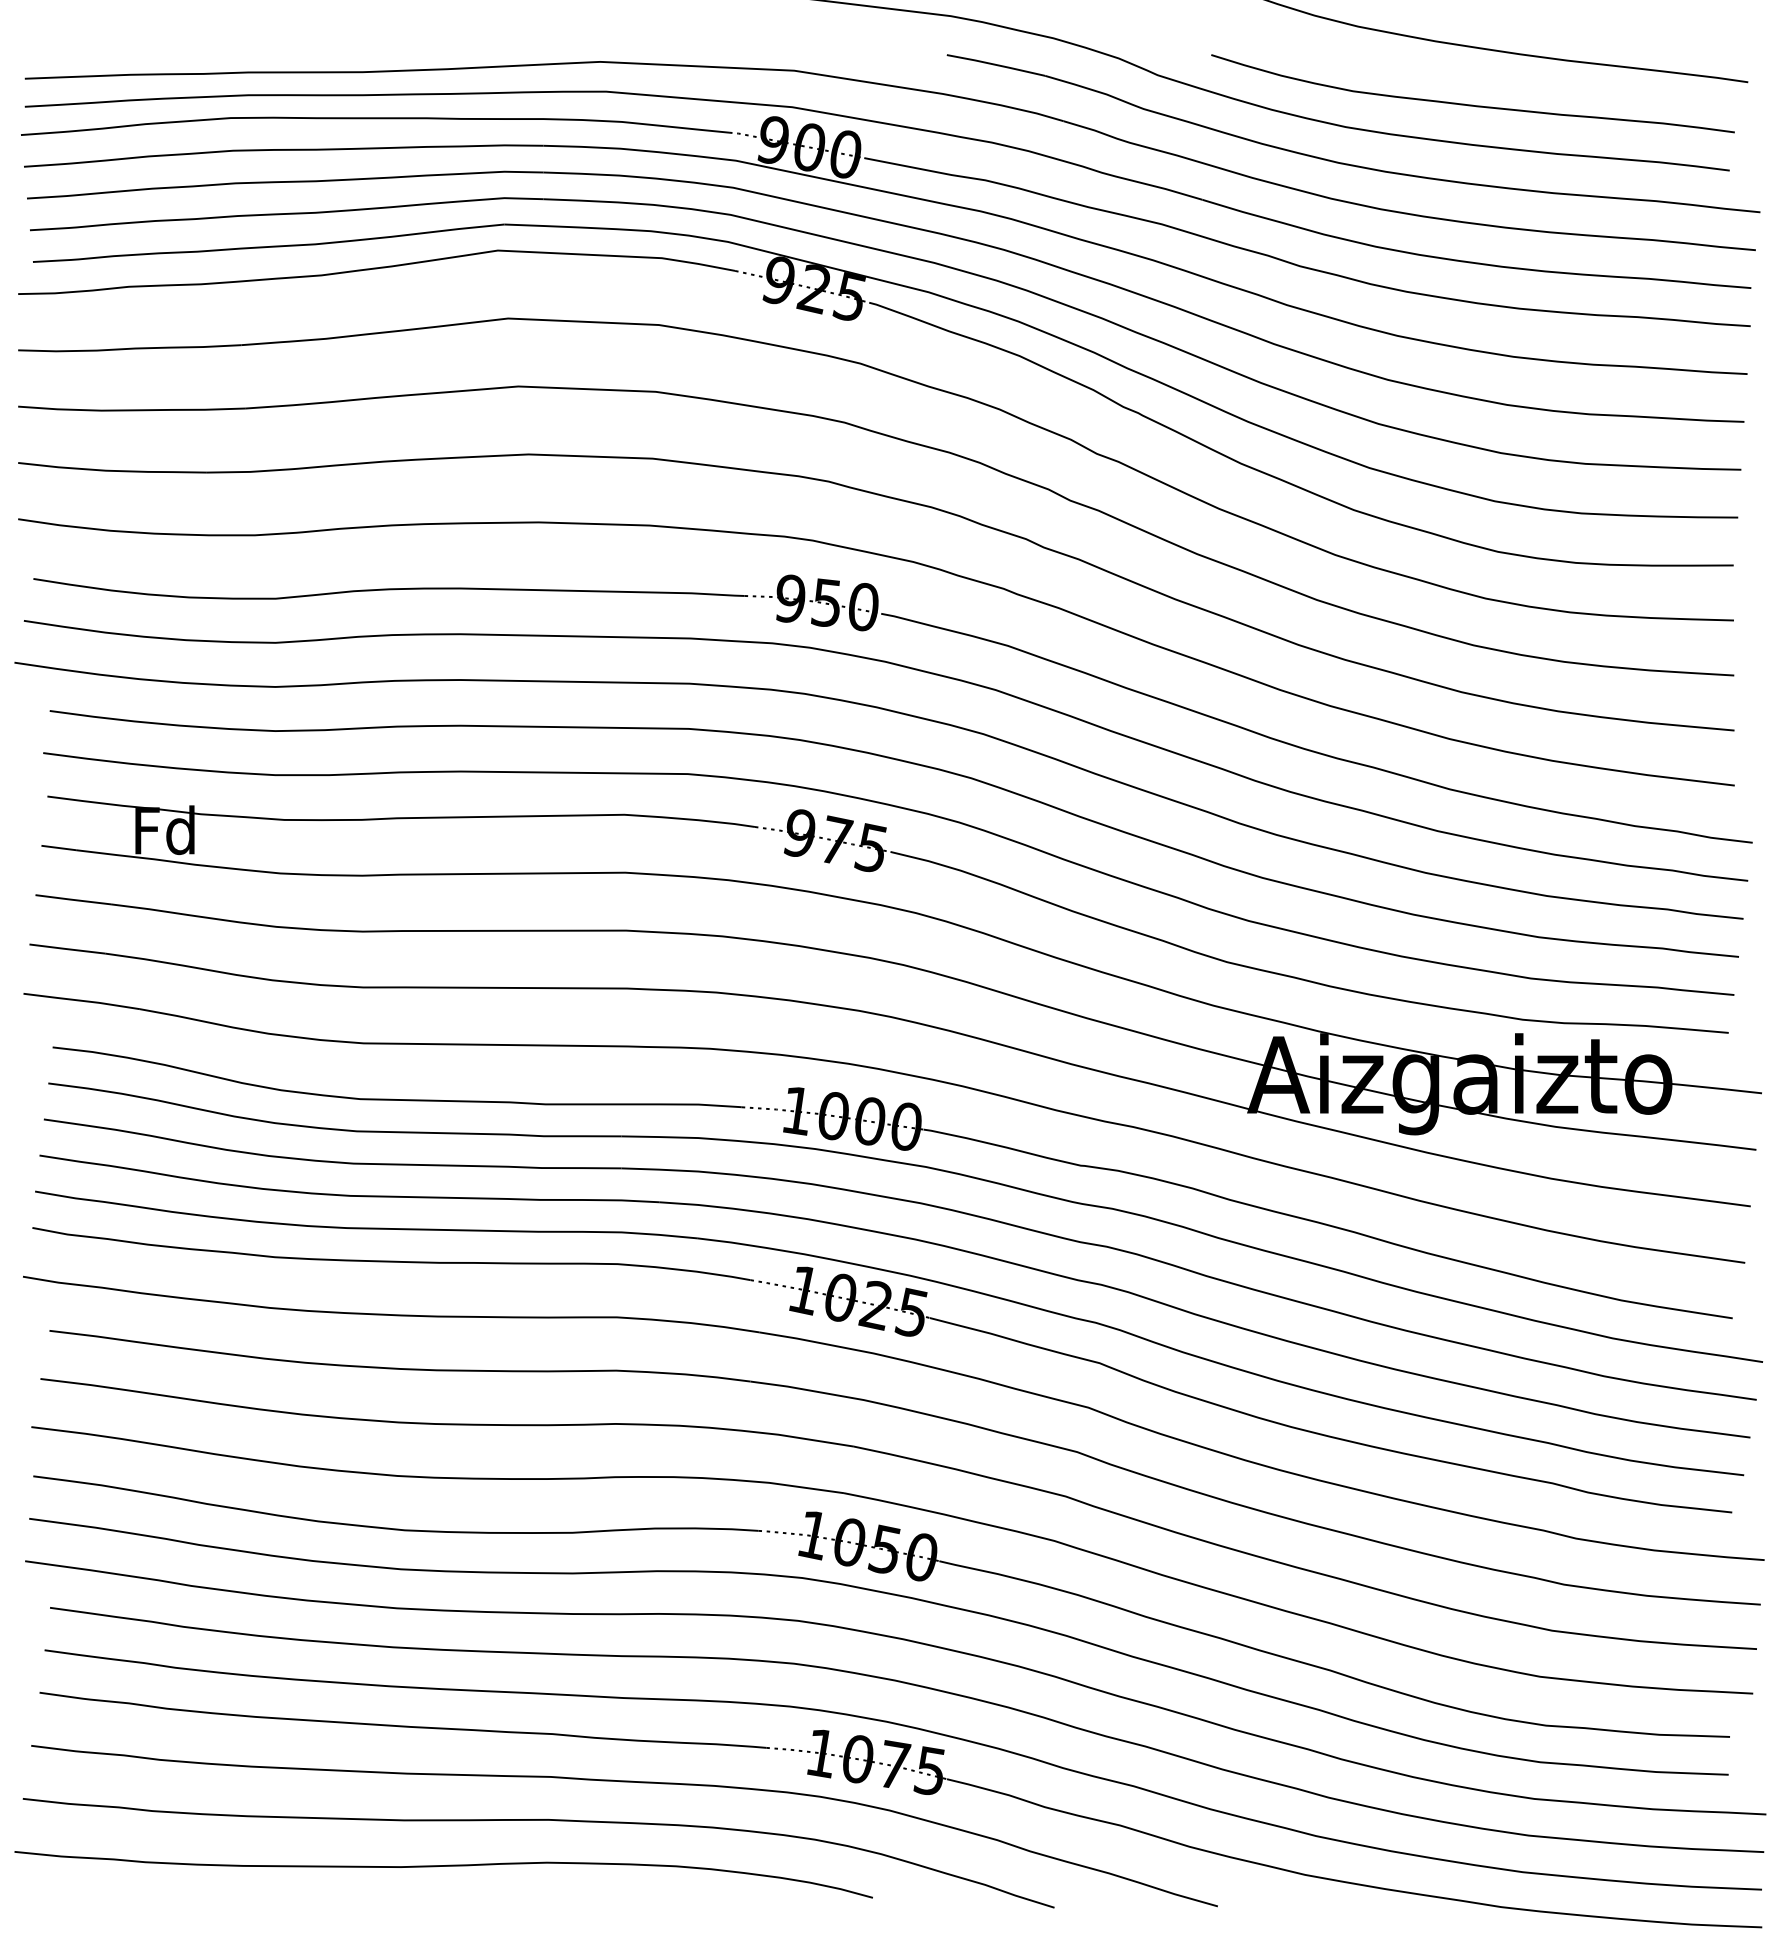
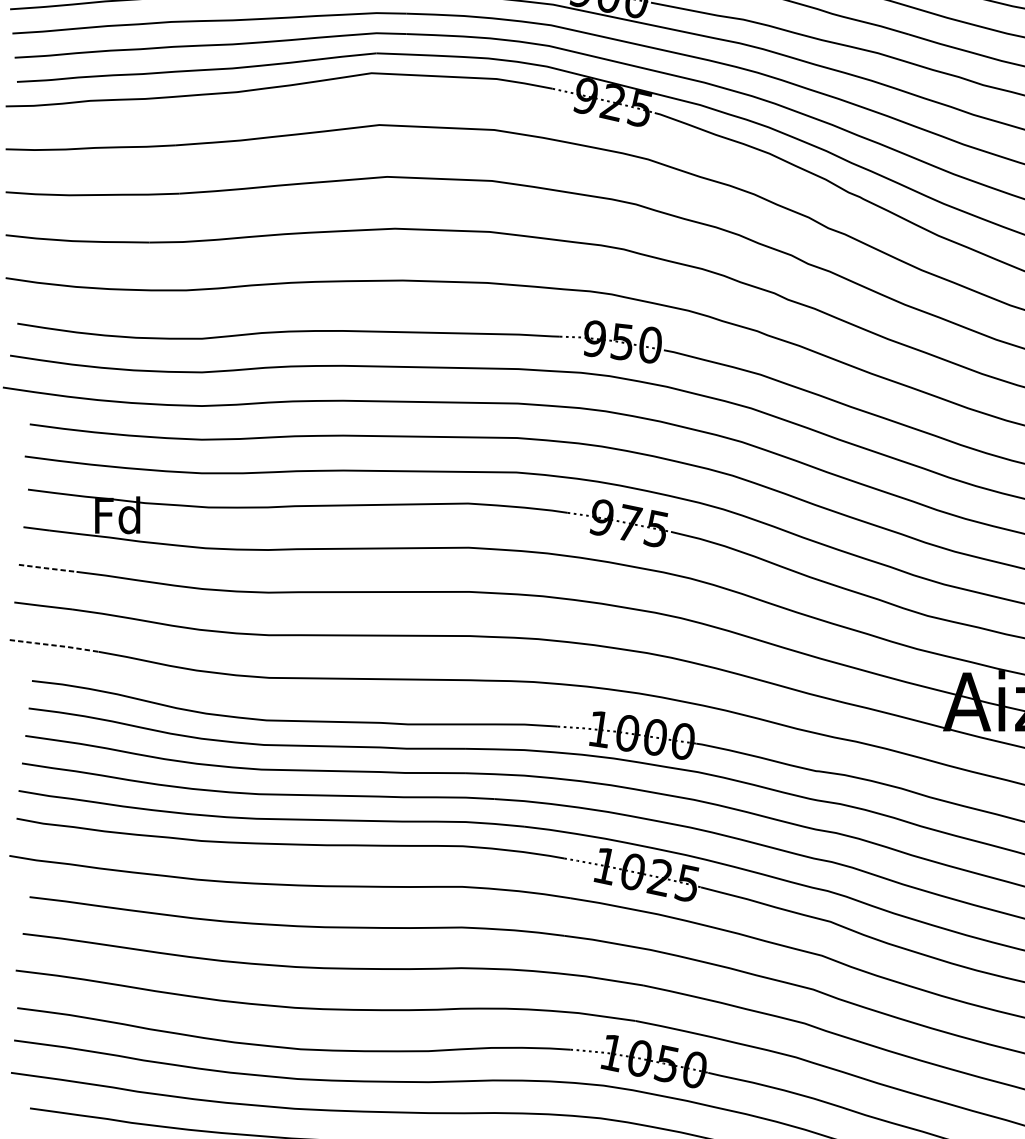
line: (72, 899) -> (47, 568), solid -> dashed
line: (82, 1000) -> (54, 645), solid -> dashed

